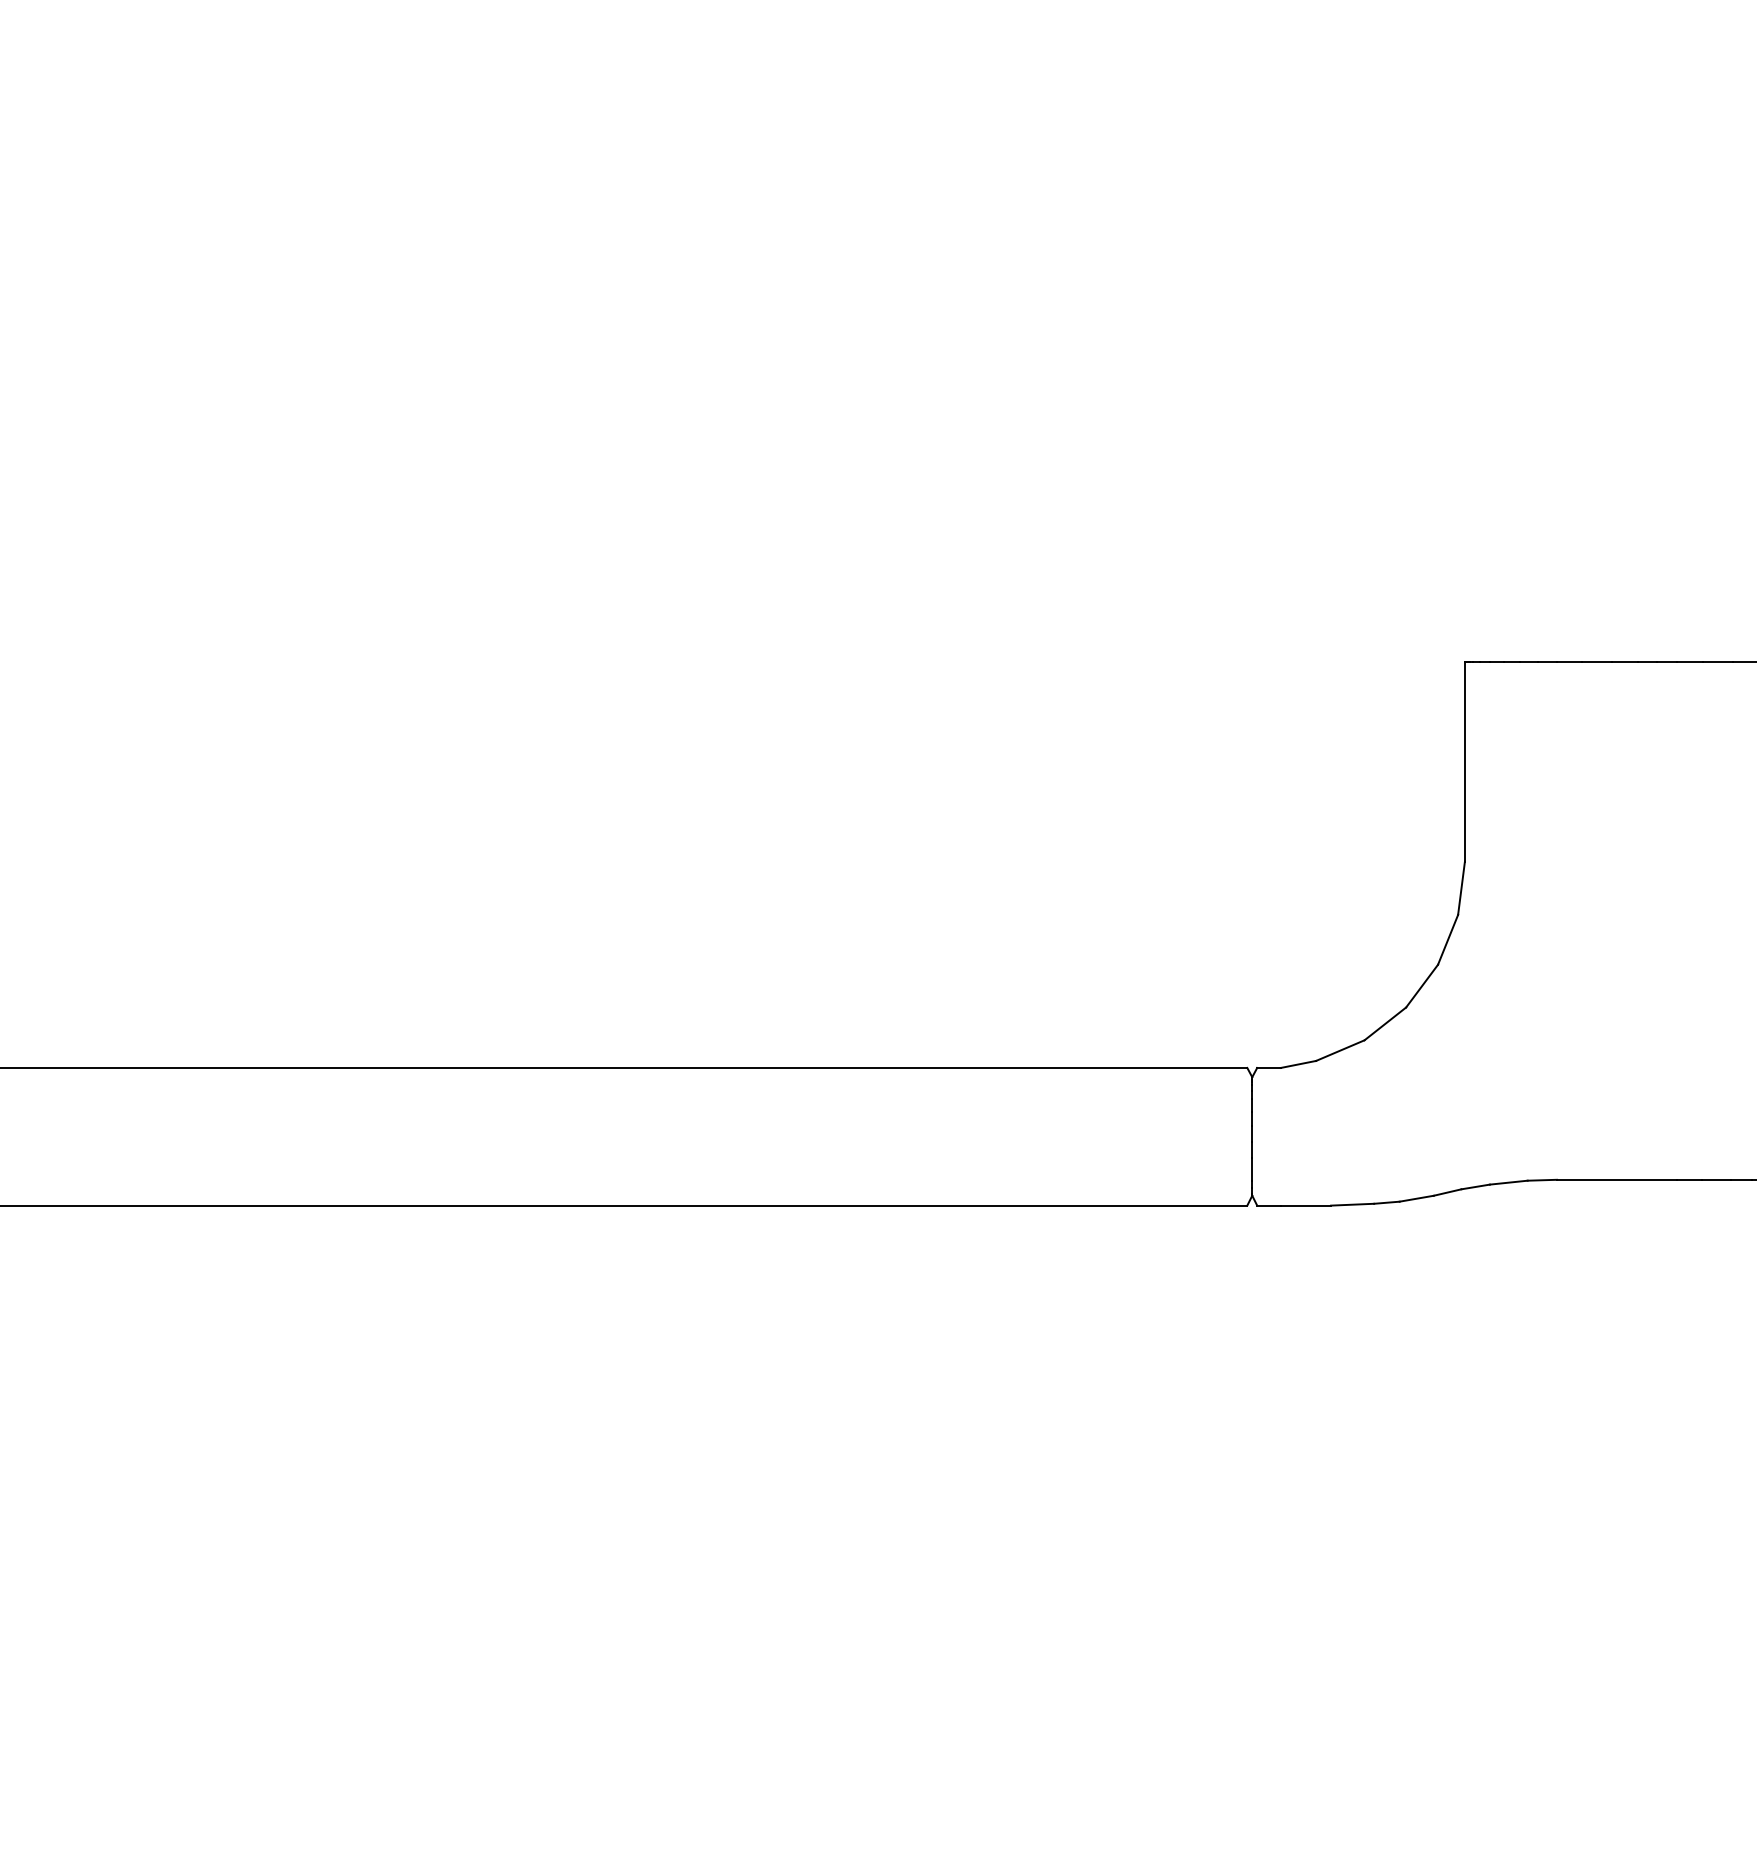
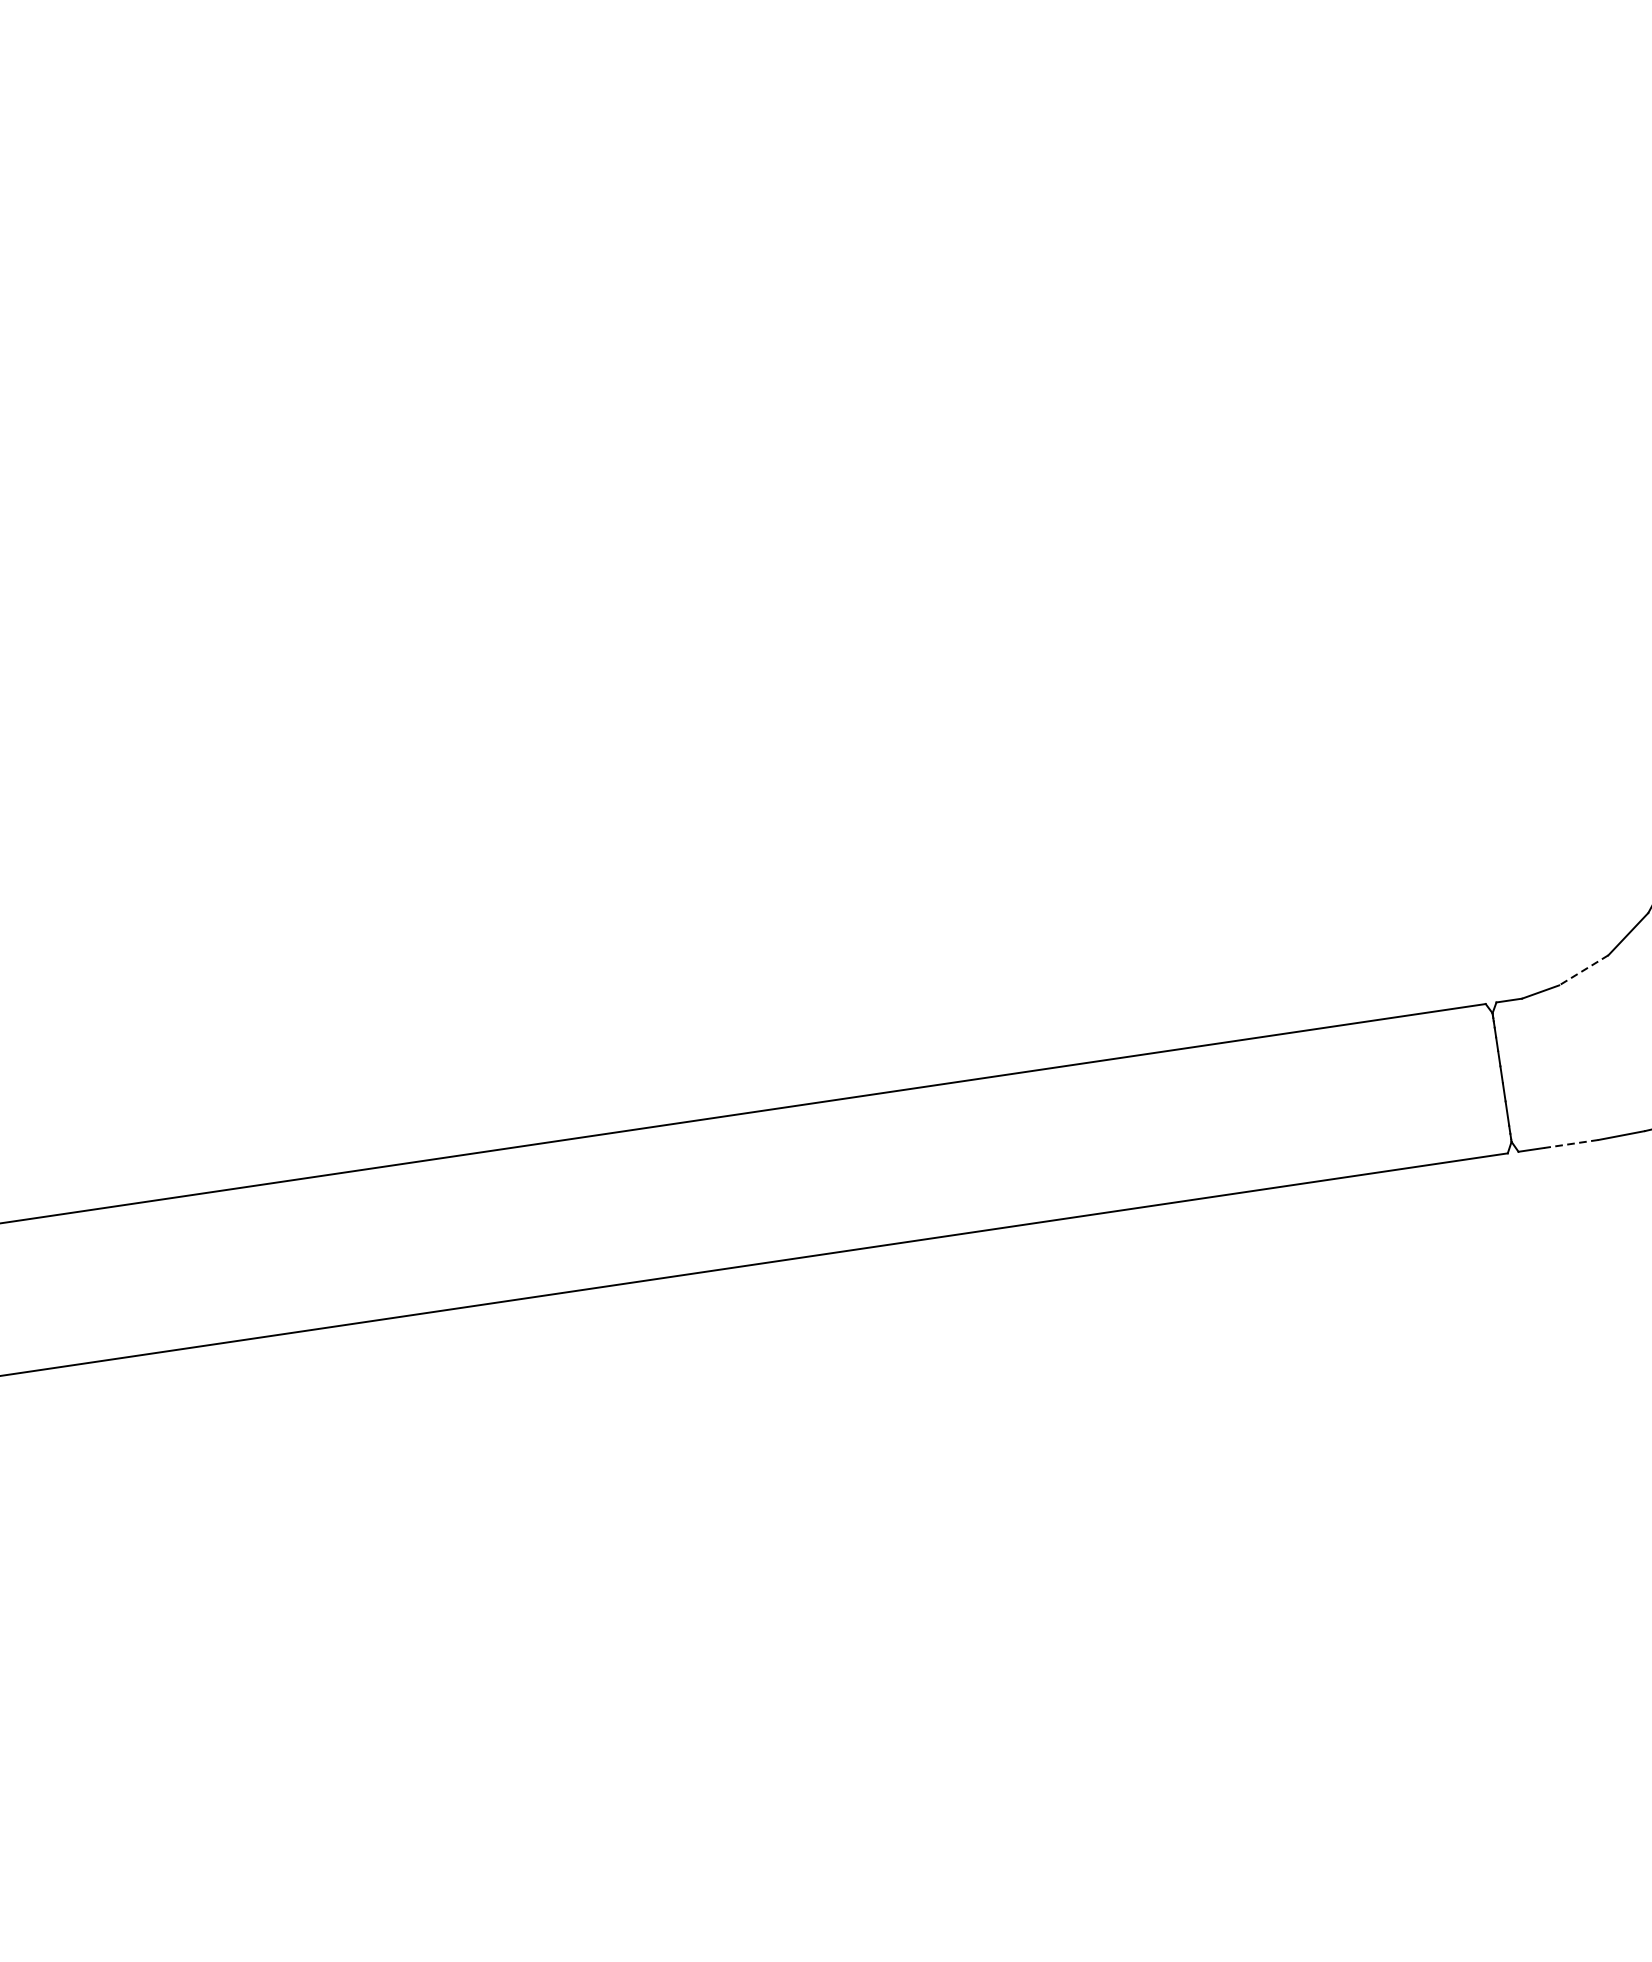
line: (1339, 1050) -> (1582, 970), solid -> dashed
line: (1305, 1205) -> (1570, 1143), solid -> dashed

